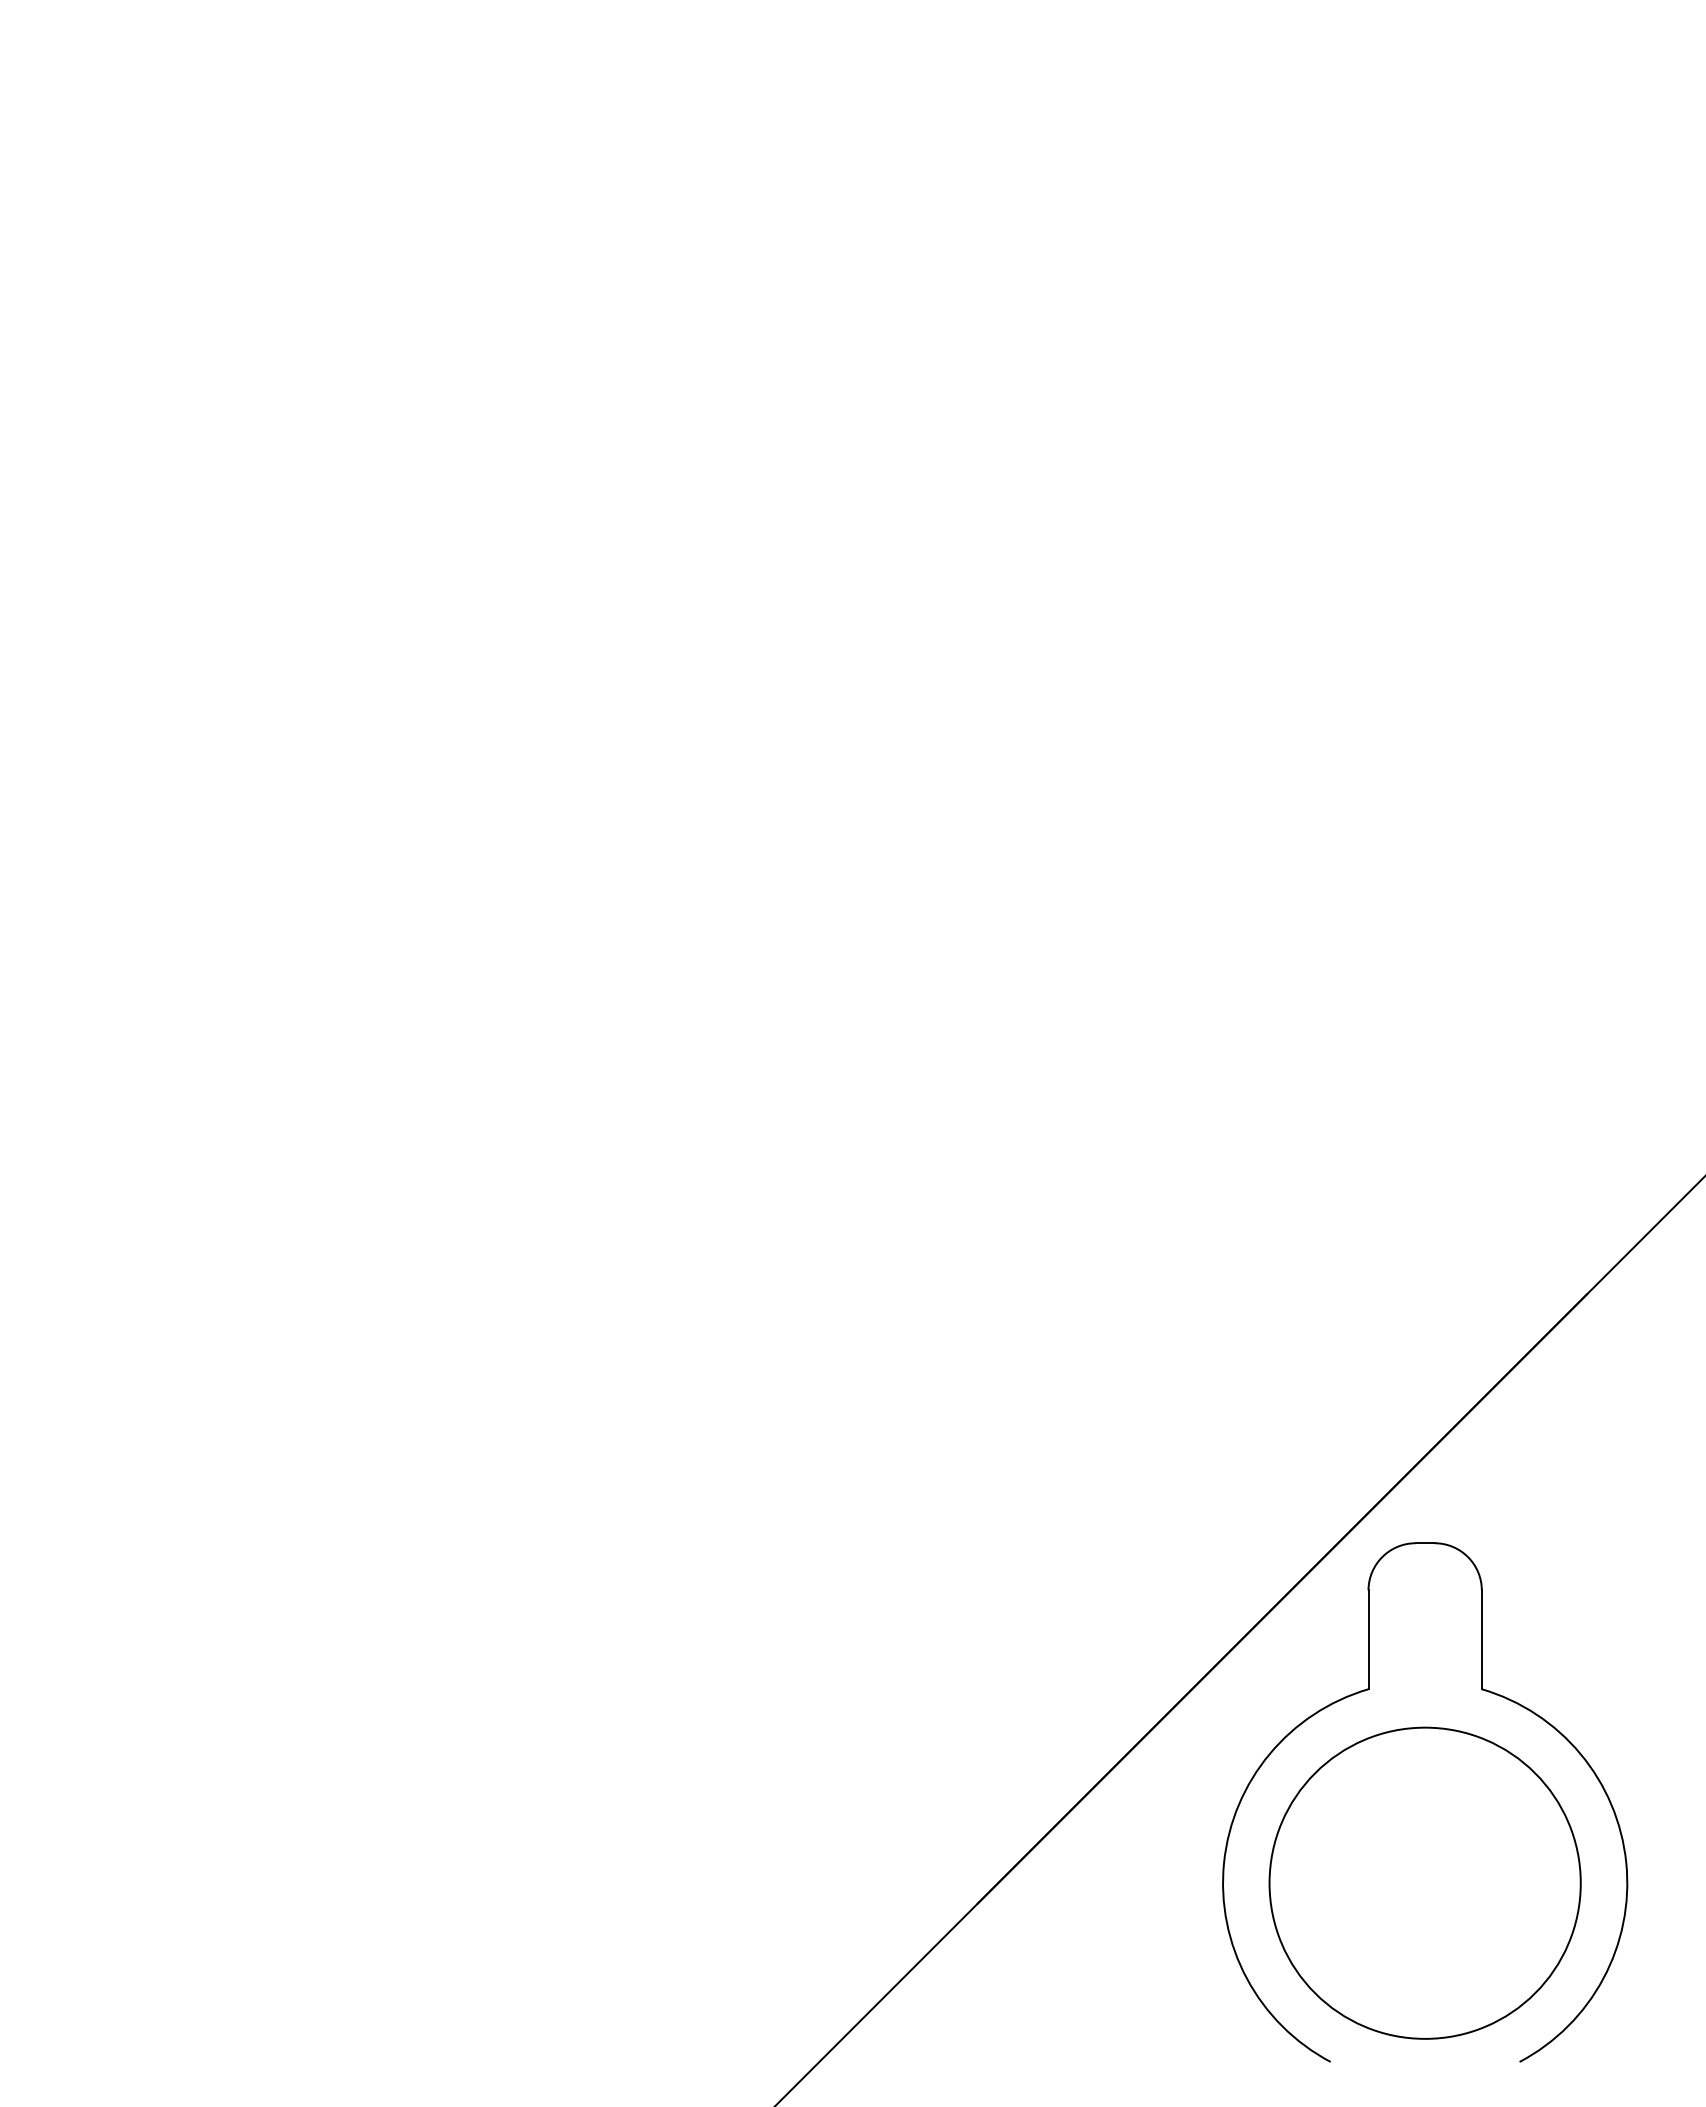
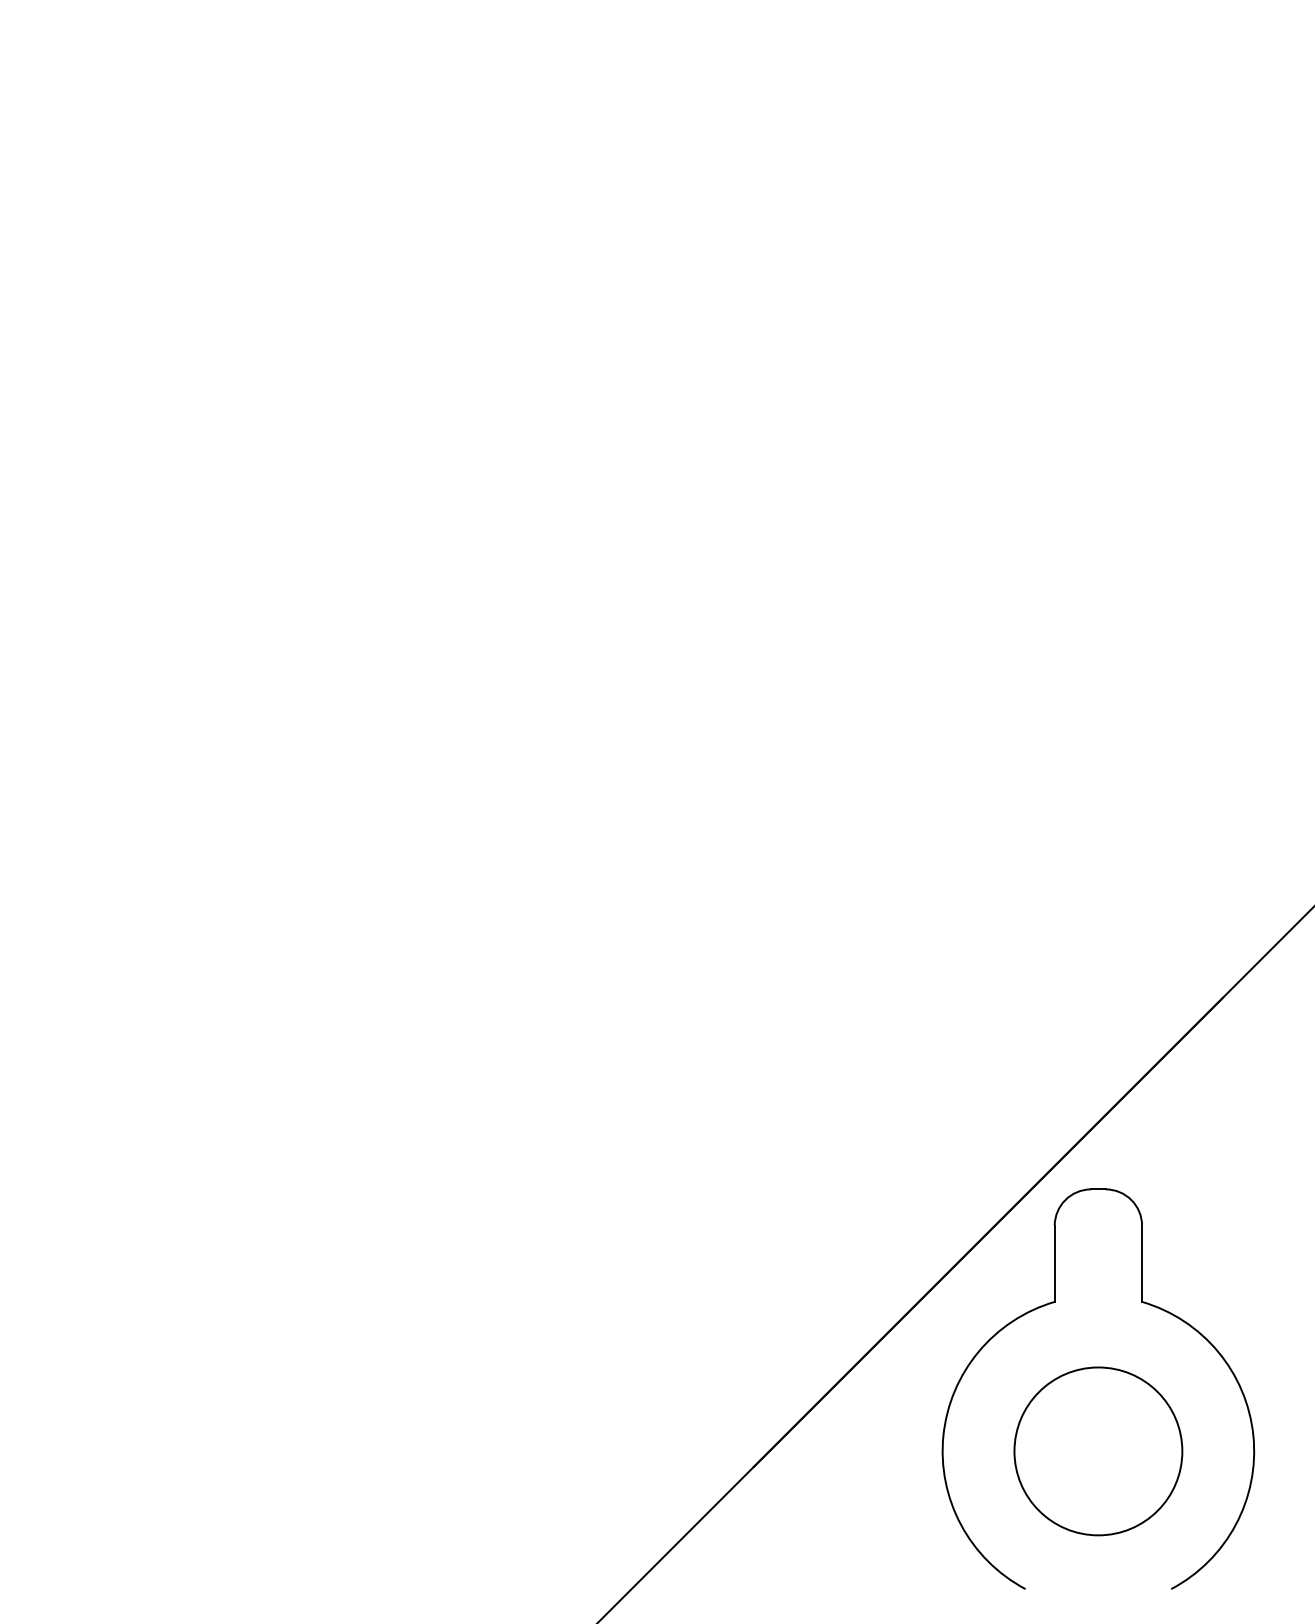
circle: (1424, 1882) -> (1097, 1450), size x0.7

